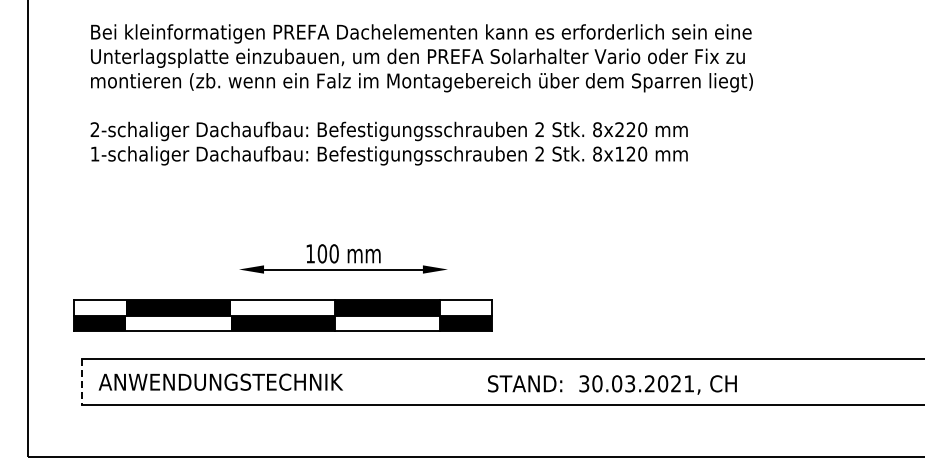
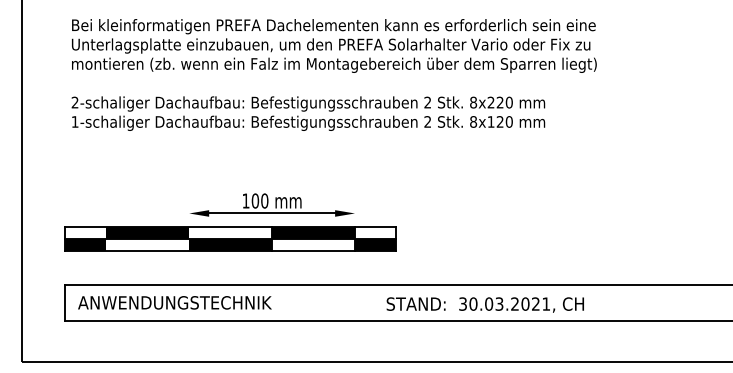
part: (282, 315) -> (230, 238), moved
line: (82, 382) -> (65, 303), dashed -> solid

